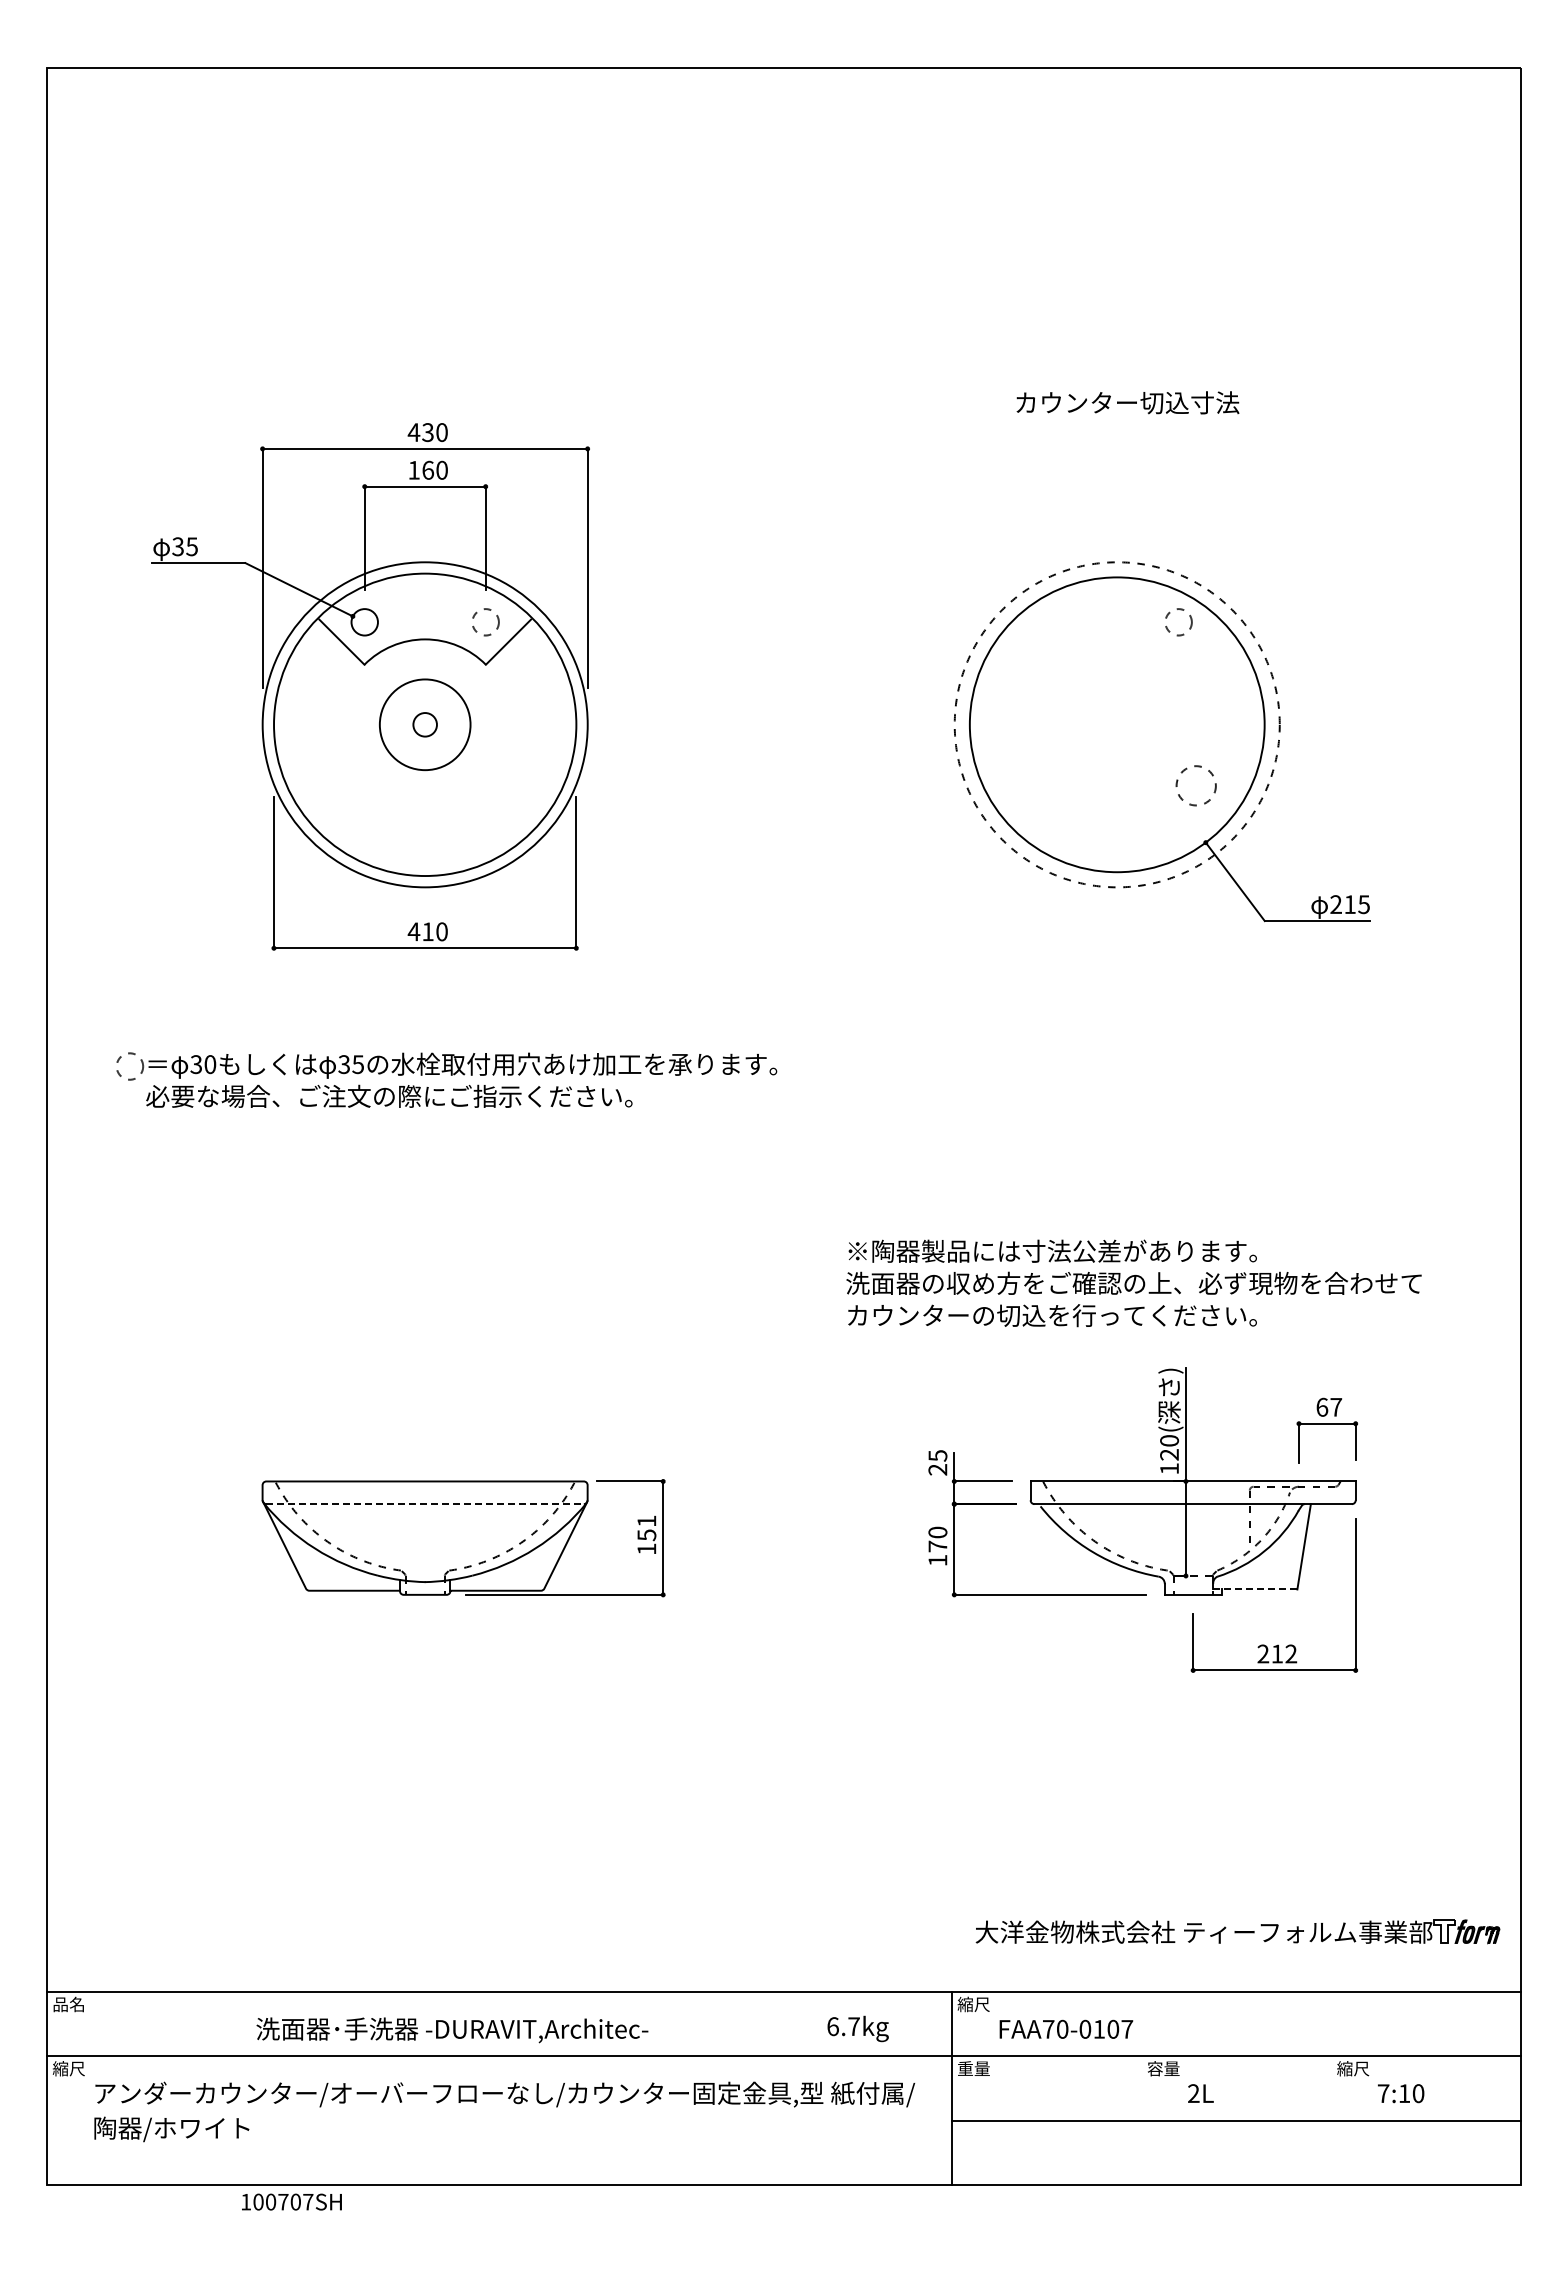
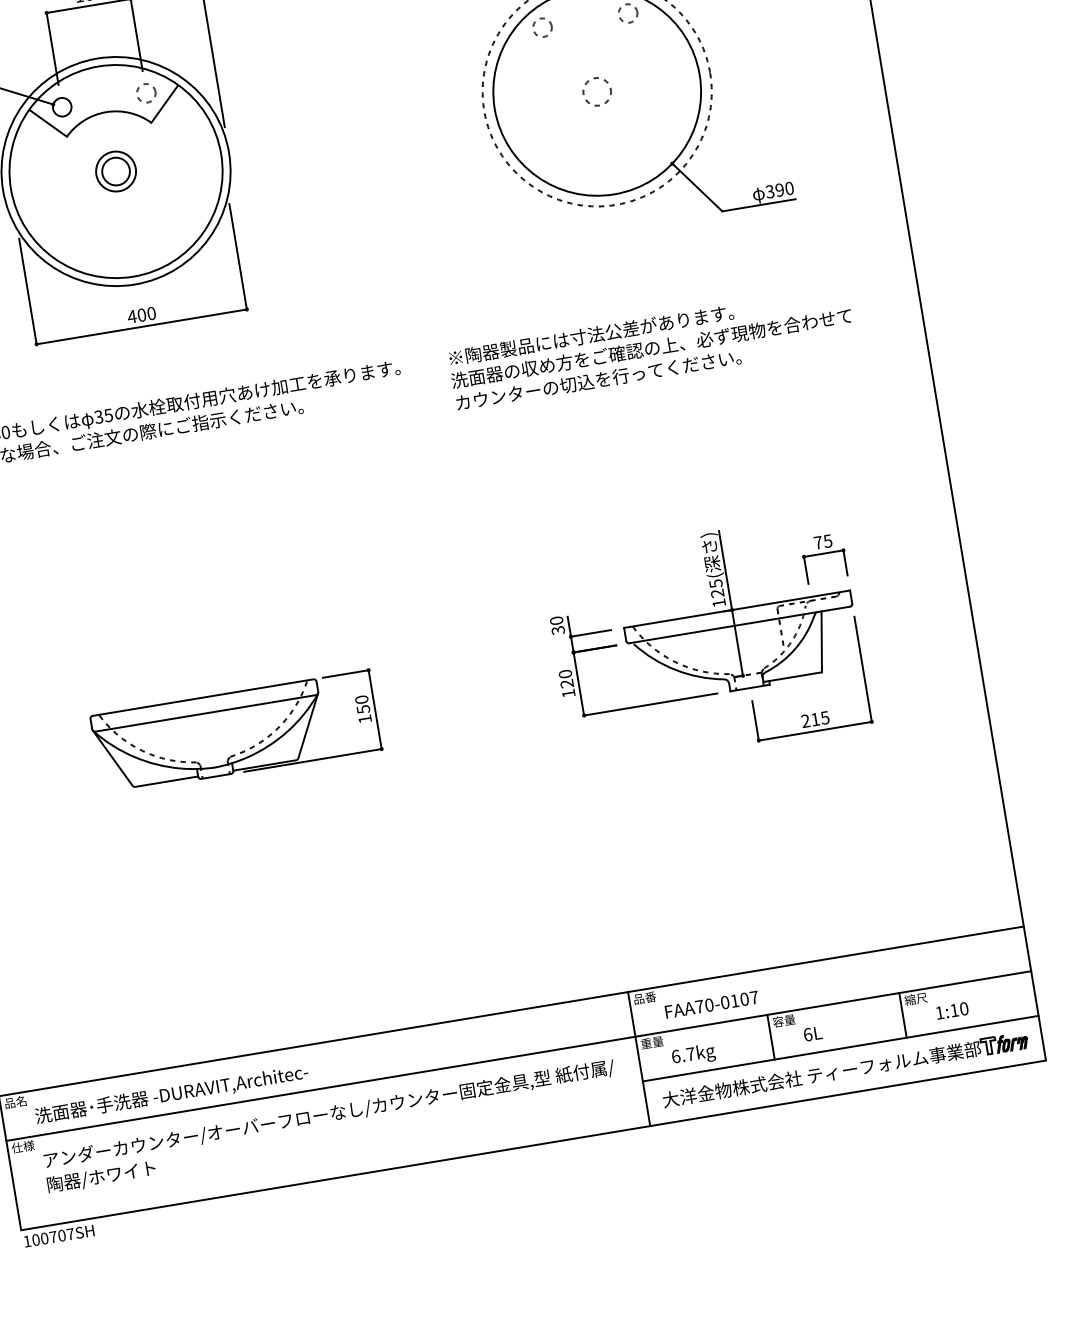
circle: (1055, 622) -> (542, 27), added
circle: (424, 724) -> (115, 171), size x0.62
circle: (424, 724) -> (115, 171), size x1.67
circle: (1195, 785) -> (596, 91), moved
text: (1349, 904) -> (779, 190), 215 -> 390
text: (427, 931) -> (141, 314), 410 -> 400
text: (1133, 1283) -> (651, 348), moved
text: (1329, 1406) -> (823, 541), 67 -> 75
text: (1169, 1440) -> (715, 583), 120( -> 125(
text: (937, 1462) -> (557, 625), 25 -> 30
line: (425, 1504) -> (206, 713), dashed -> solid
text: (646, 1520) -> (361, 699), 151 -> 150
text: (937, 1546) -> (566, 683), 170 -> 120
line: (1255, 1589) -> (792, 677), dashed -> solid
text: (1291, 1653) -> (825, 717), 212 -> 215
part: (1237, 1931) -> (845, 1069), moved
text: (973, 2004) -> (644, 998), 縮尺 -> 品番
text: (857, 2028) -> (693, 1055), moved
text: (452, 2030) -> (172, 1094), moved
text: (68, 2068) -> (22, 1146), 縮尺 -> 仕様
line: (1141, 2088) -> (771, 1037), added
line: (1331, 2088) -> (903, 1015), added
text: (1193, 2093) -> (807, 1034), 2L -> 6L
text: (1383, 2093) -> (939, 1012), 7:10 -> 1:10
text: (291, 2201) -> (58, 1235), moved

